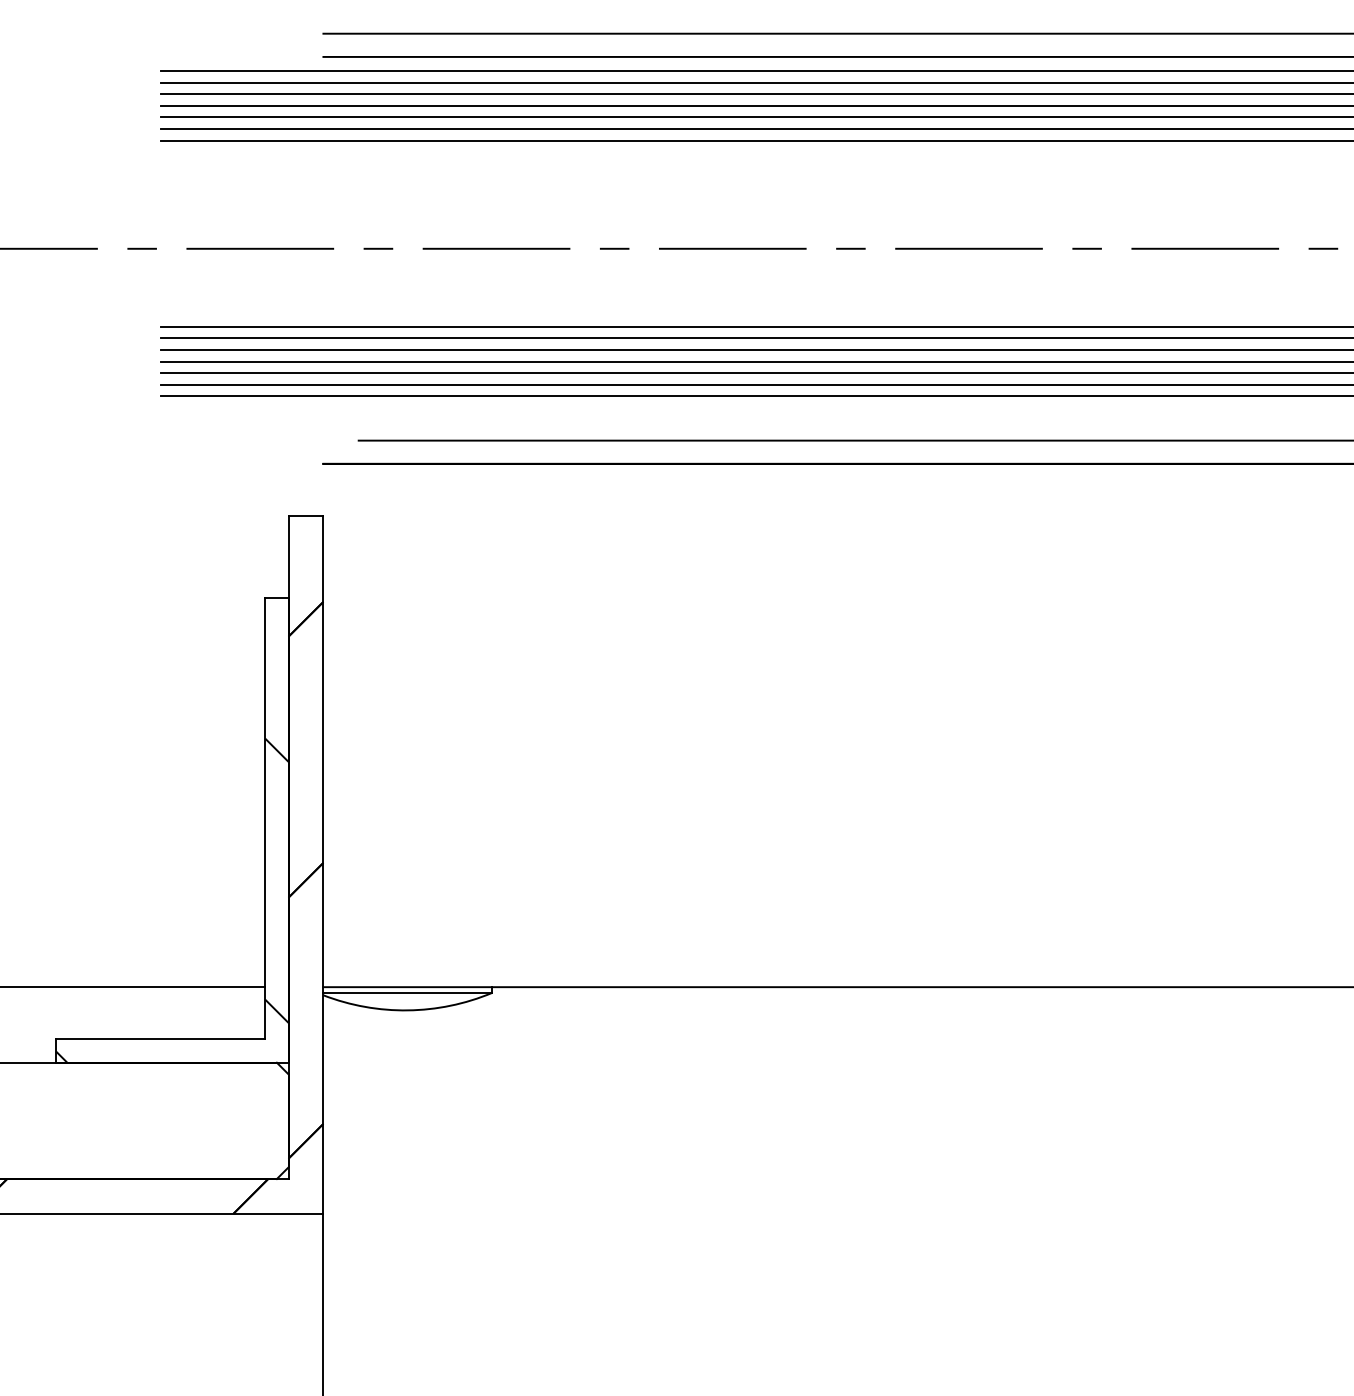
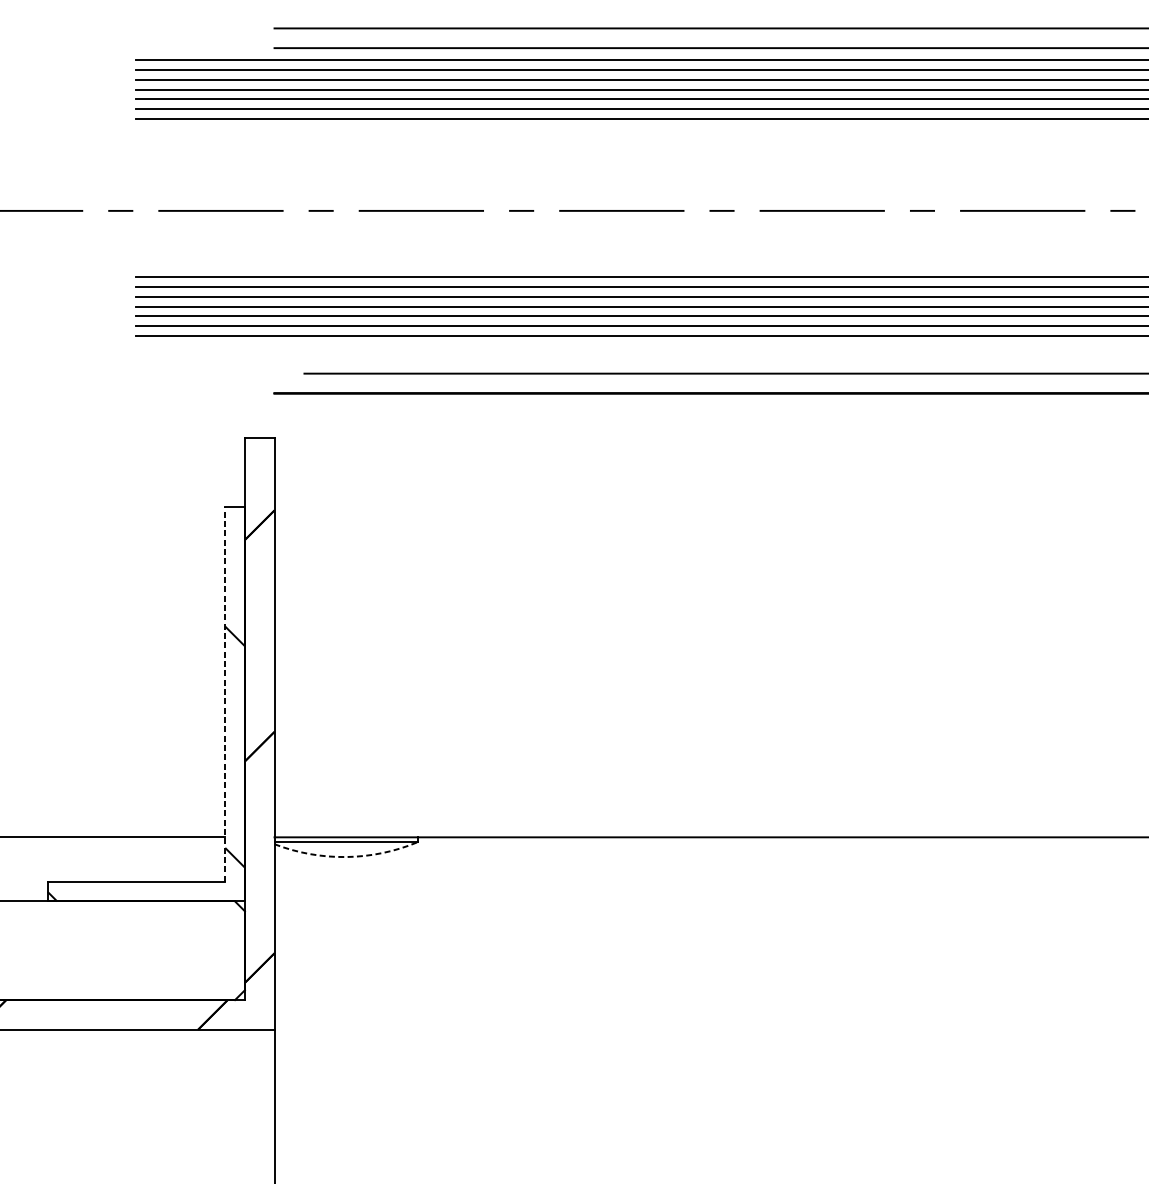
line: (265, 818) -> (225, 694), solid -> dashed
arc: (407, 1010) -> (345, 857), solid -> dashed

